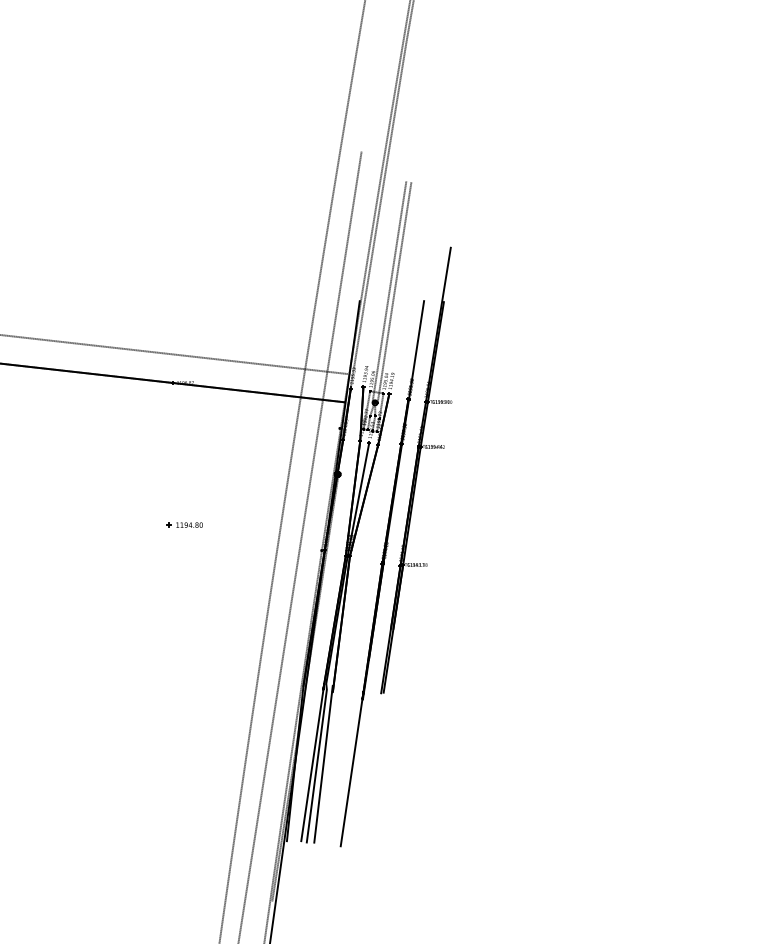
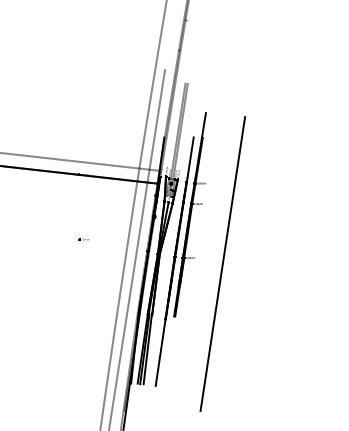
part: (182, 524) -> (83, 239), size x0.62
line: (487, 579) -> (222, 264), added

